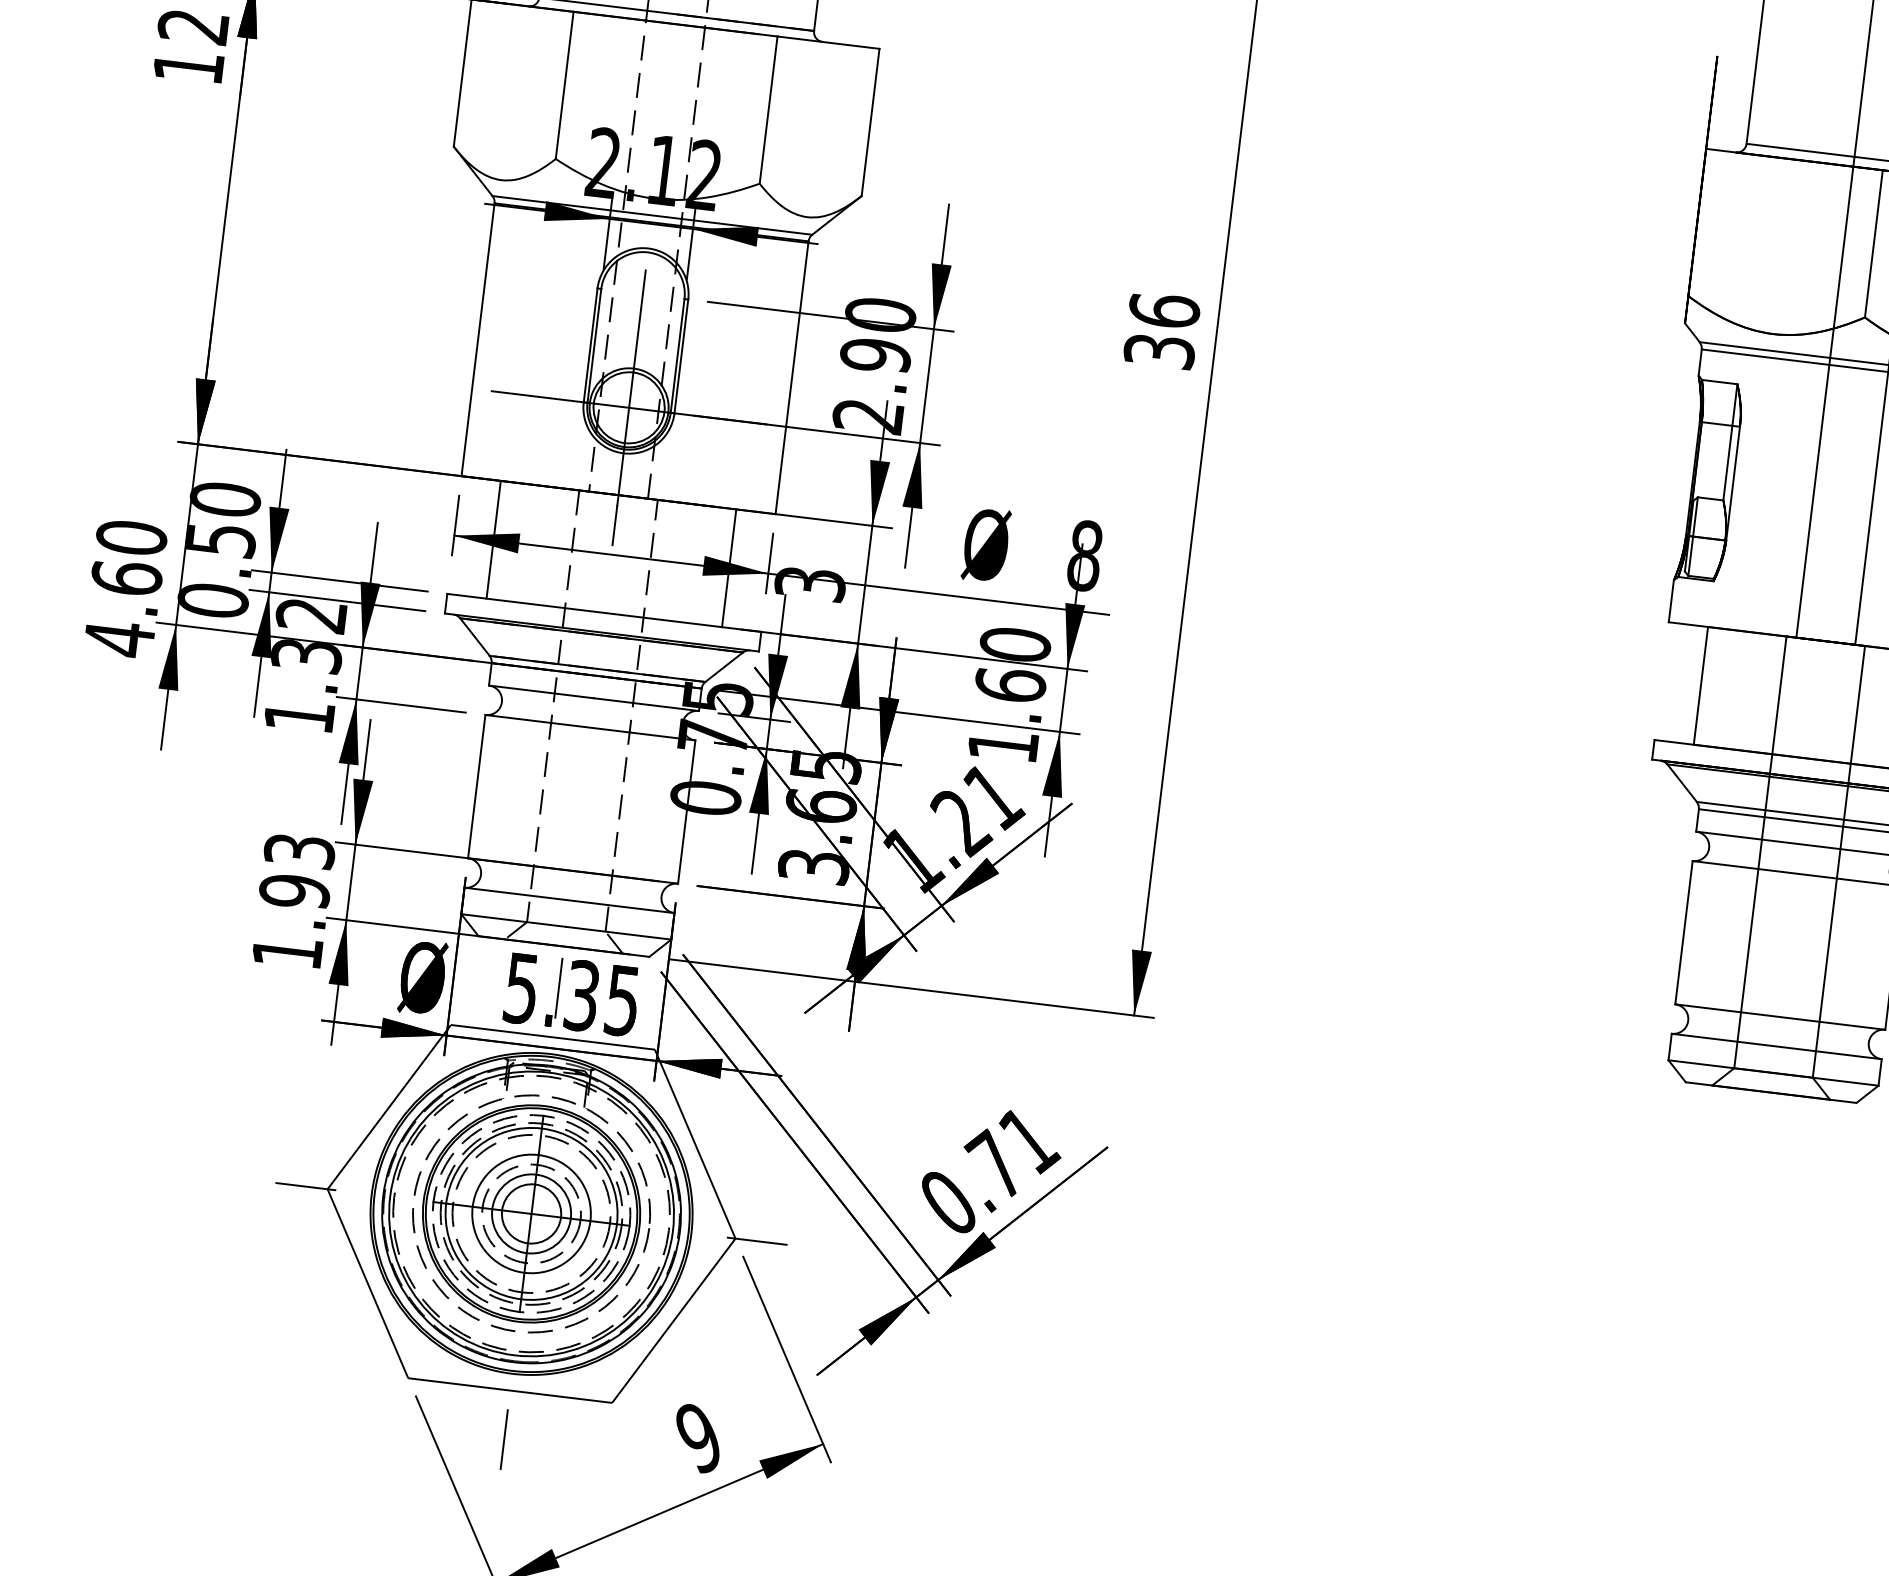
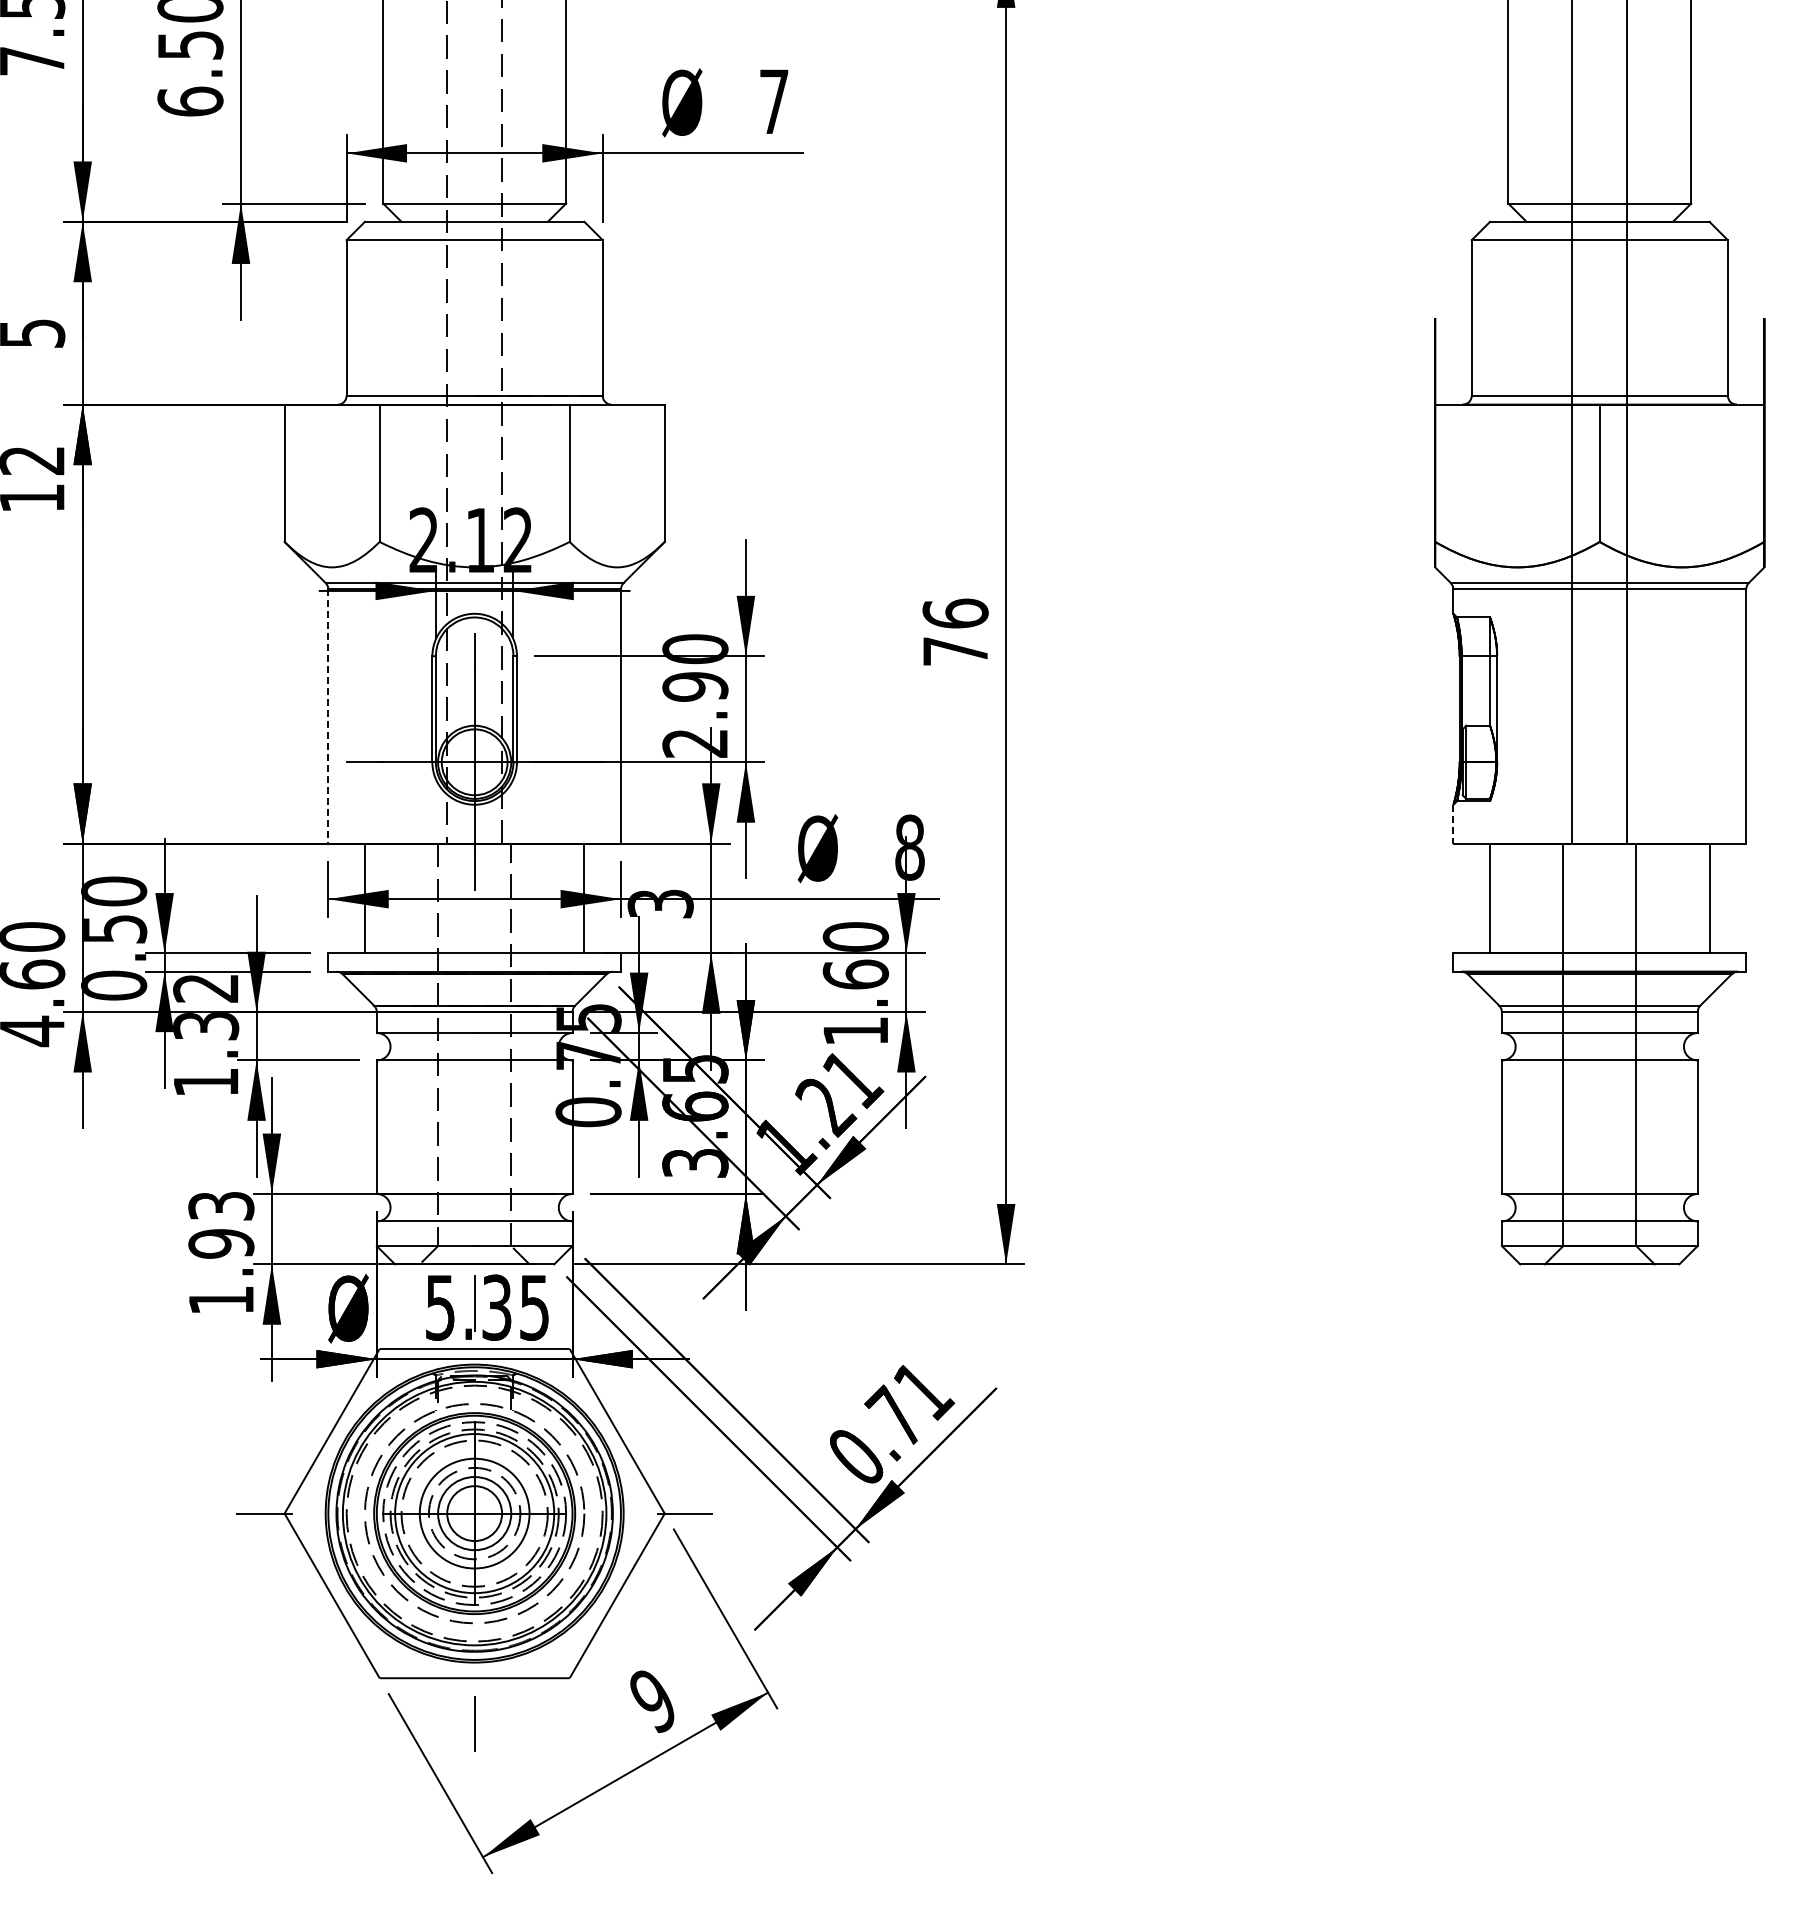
line: (478, 340) -> (328, 717), solid -> dashed
text: (1159, 351) -> (955, 651), 36 -> 76
line: (1671, 601) -> (1453, 824), solid -> dashed

